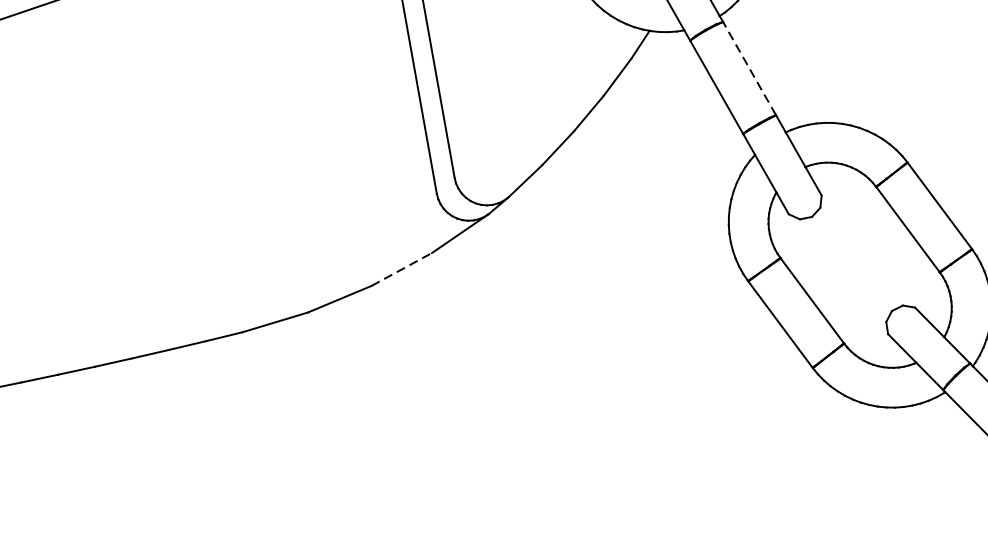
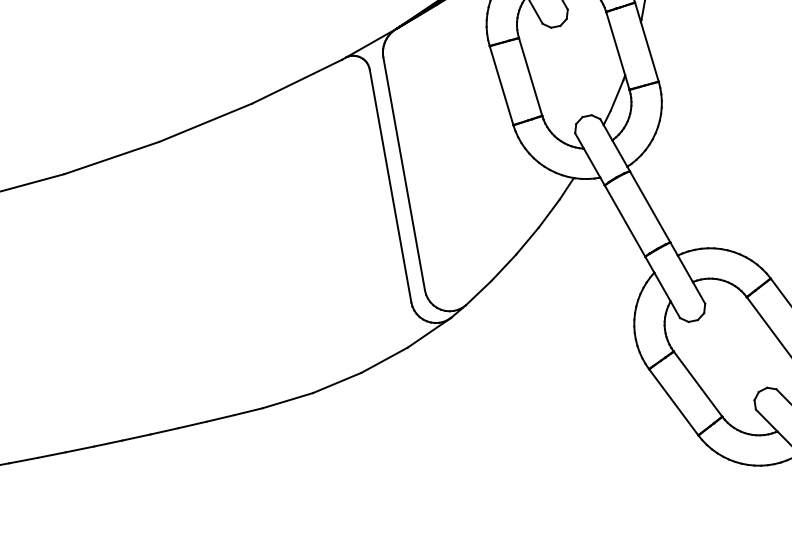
line: (750, 68) -> (650, 206), dashed -> solid
line: (402, 269) -> (385, 360), dashed -> solid

